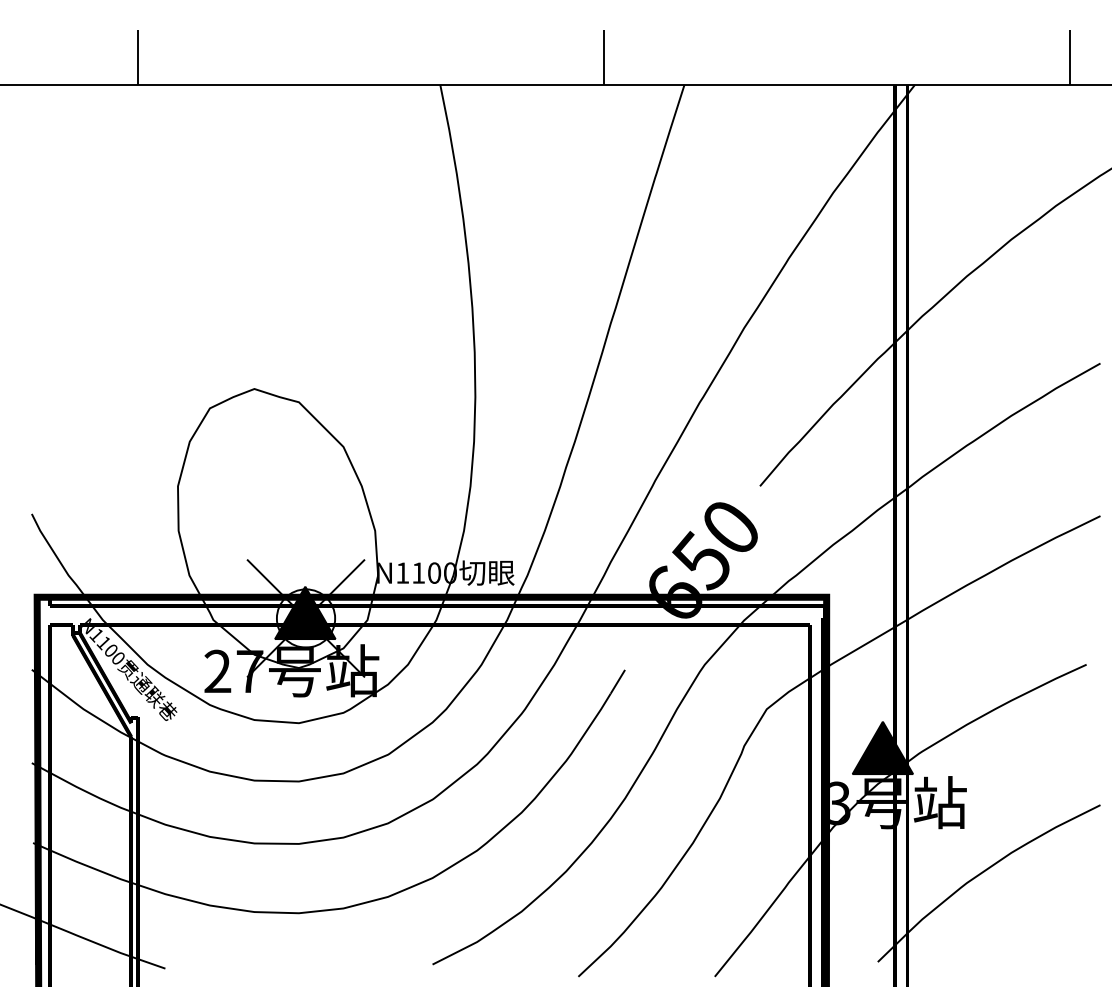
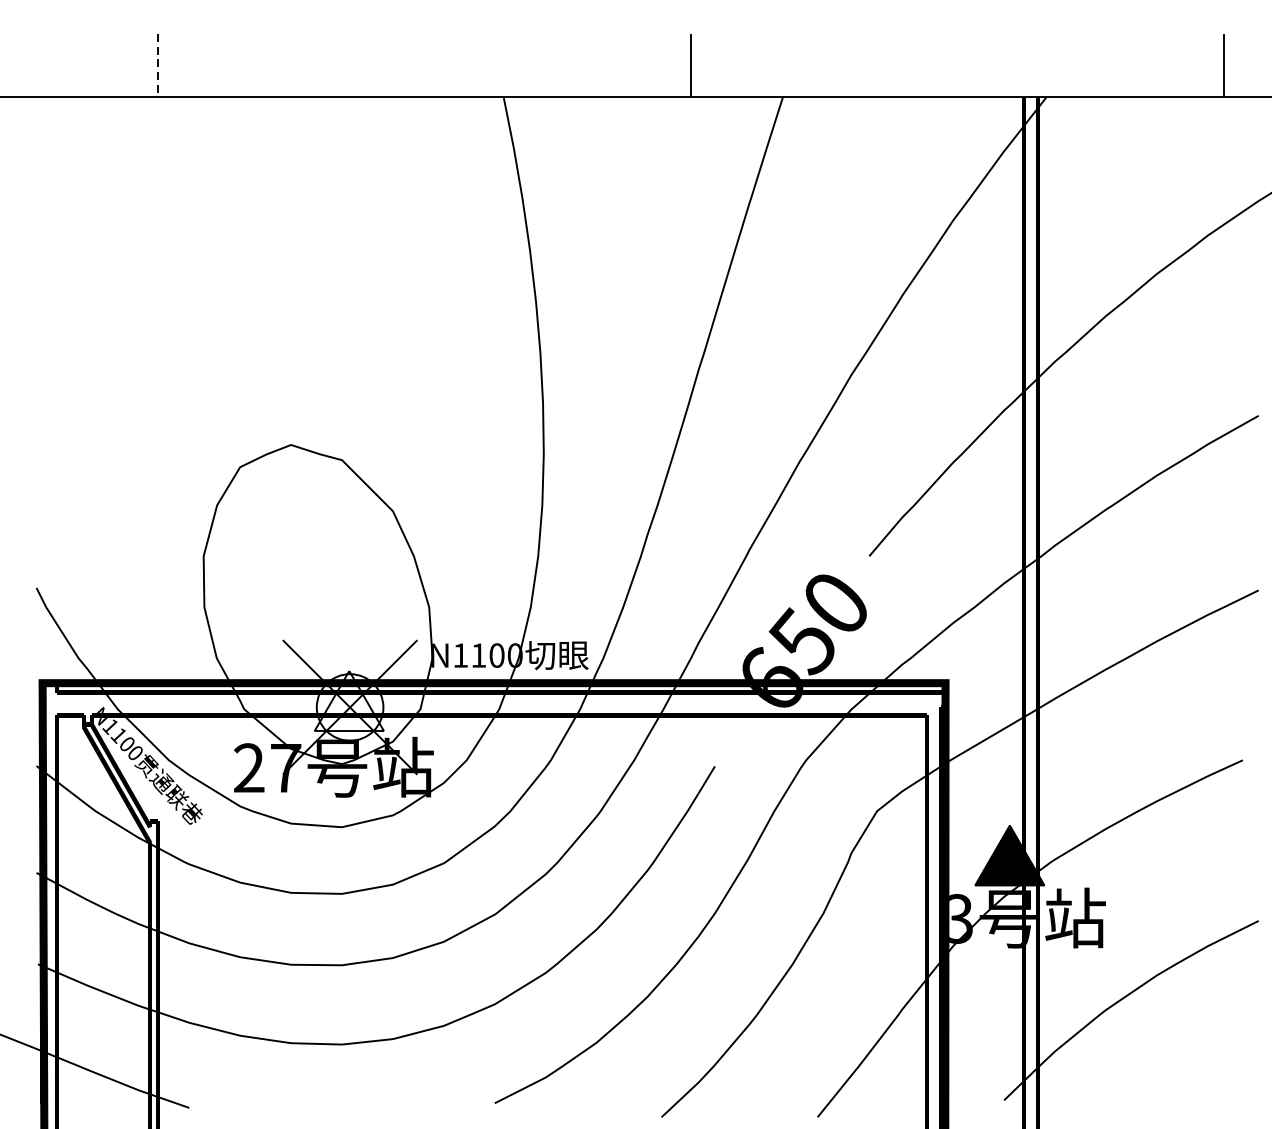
line: (137, 57) -> (157, 65), solid -> dashed
fill: (305, 612) -> (349, 700), removed

